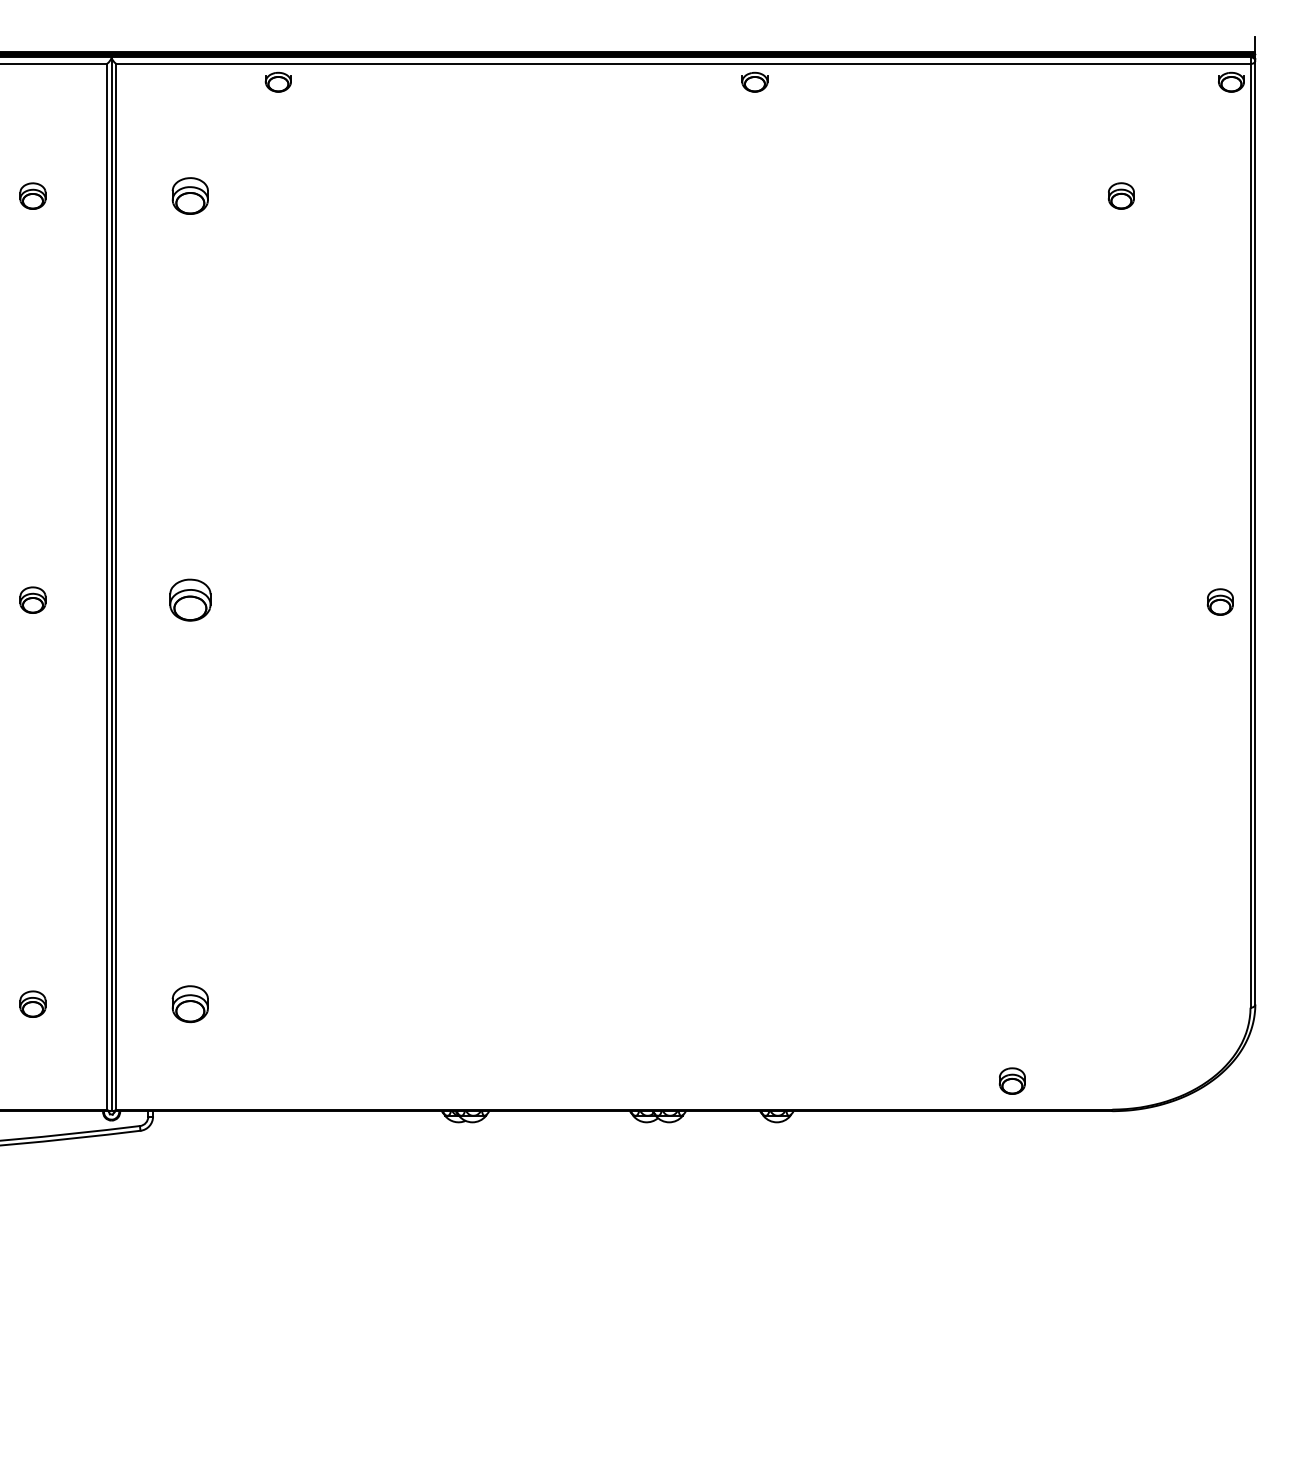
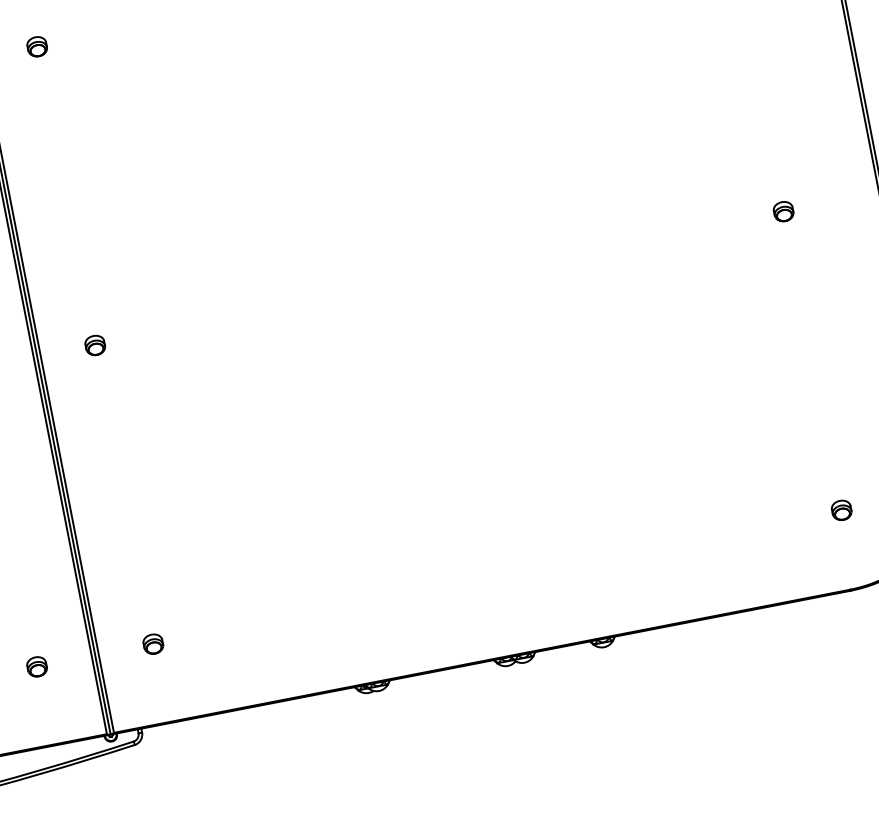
part: (189, 195) -> (36, 46), size x0.71
part: (189, 599) -> (94, 345), size x0.62
part: (1219, 601) -> (782, 211), moved
part: (189, 1003) -> (152, 643), size x0.71
part: (1011, 1080) -> (841, 510), moved

